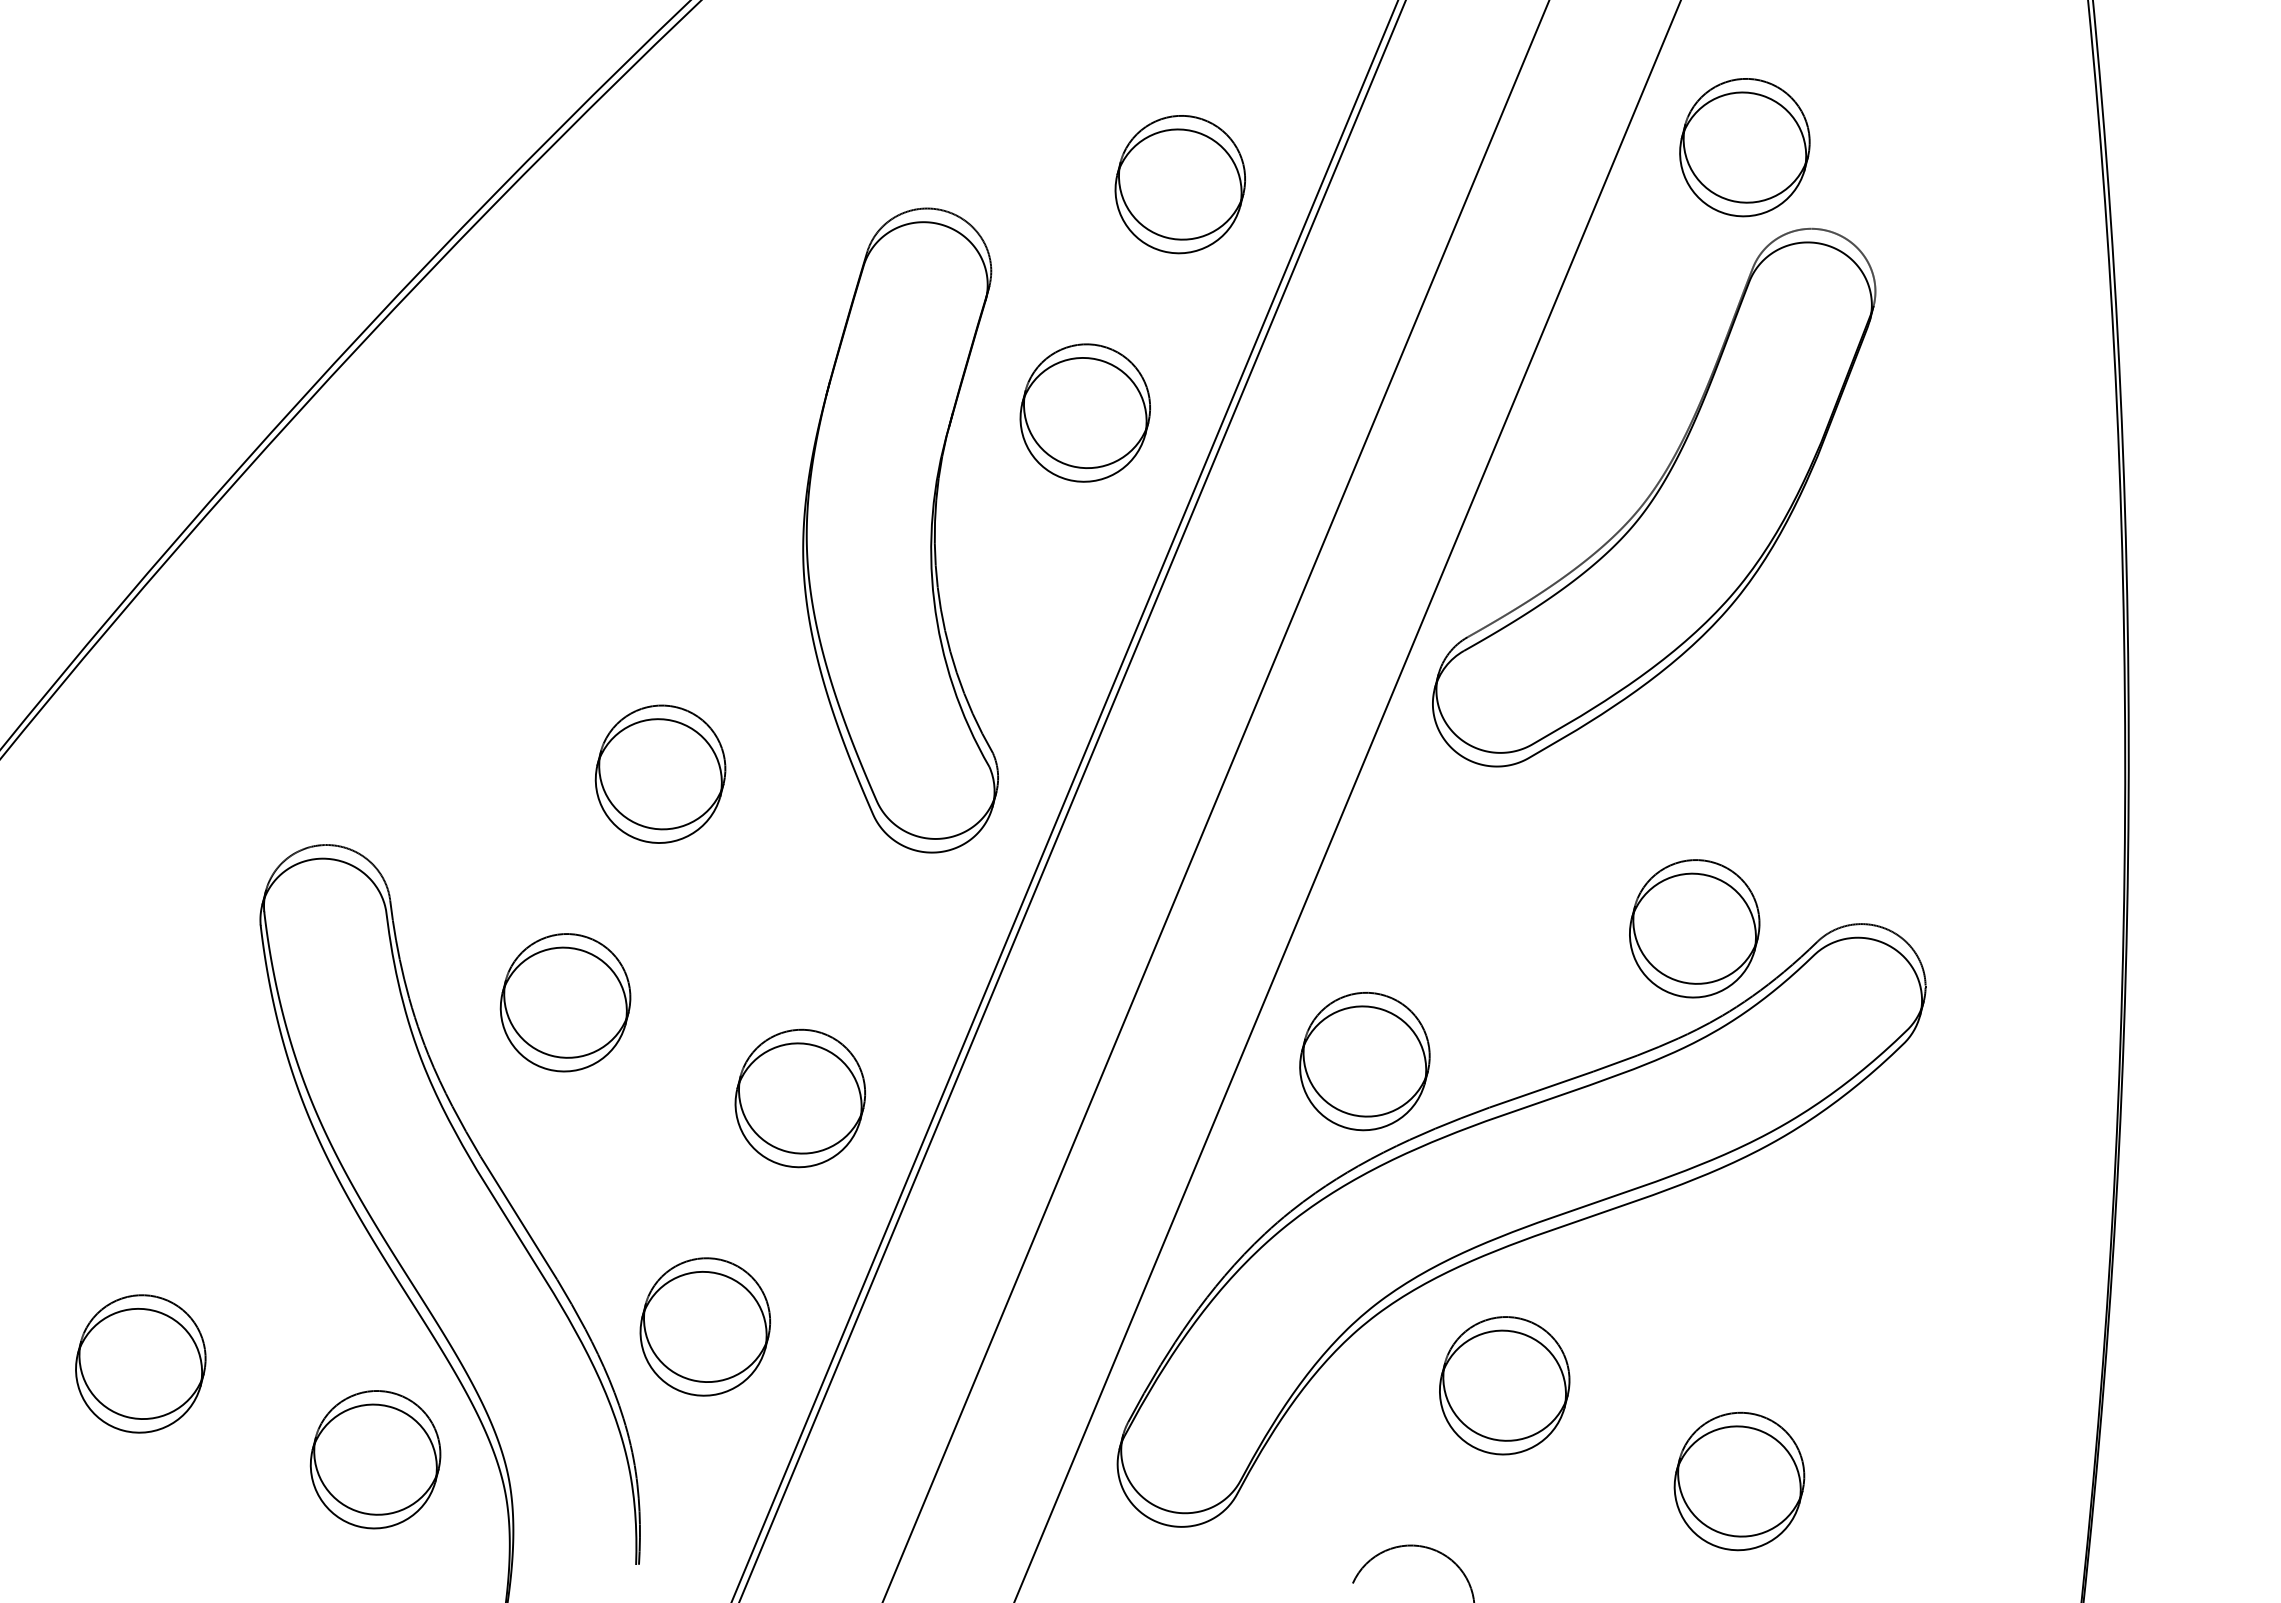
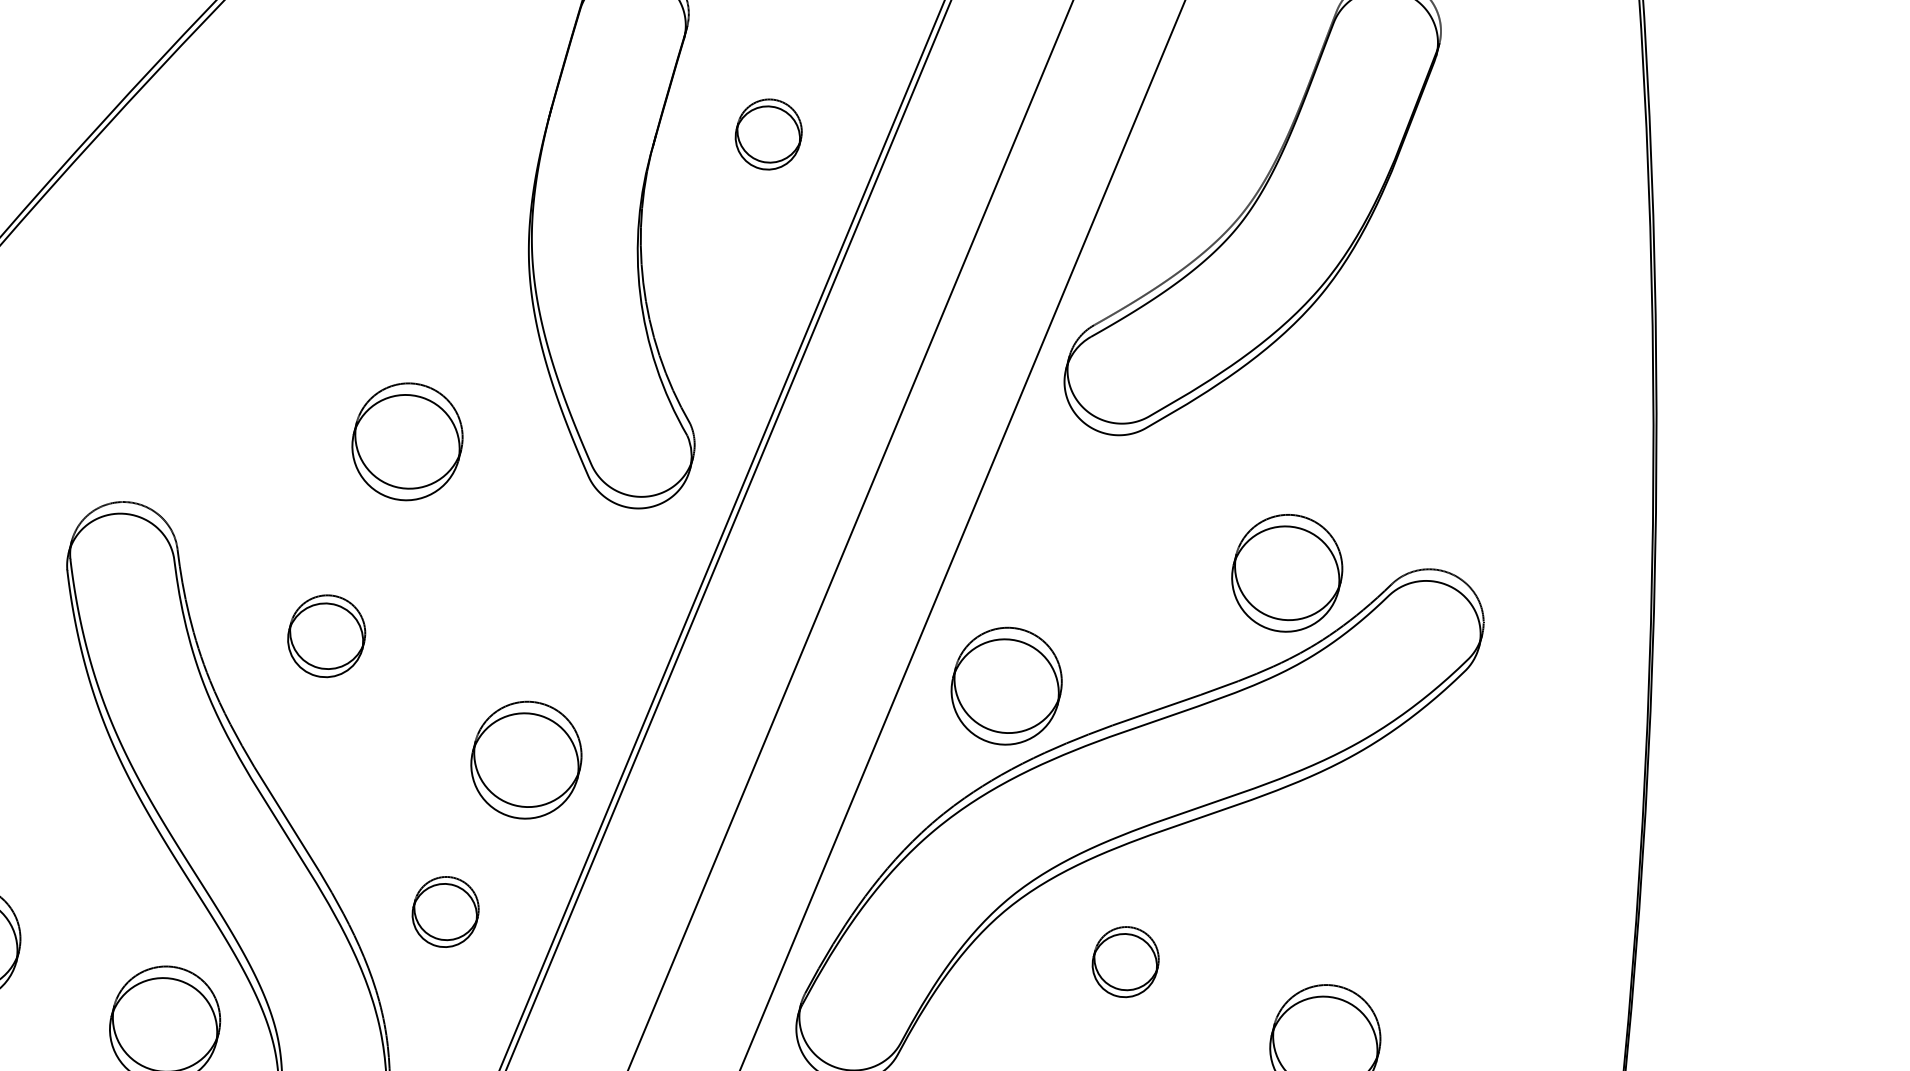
part: (1084, 412) -> (768, 134), size x0.6
part: (565, 1002) -> (326, 636), size x0.7
part: (799, 1098) -> (525, 760), moved
part: (705, 1326) -> (445, 911), size x0.6
part: (1504, 1385) -> (1125, 961), size x0.6

